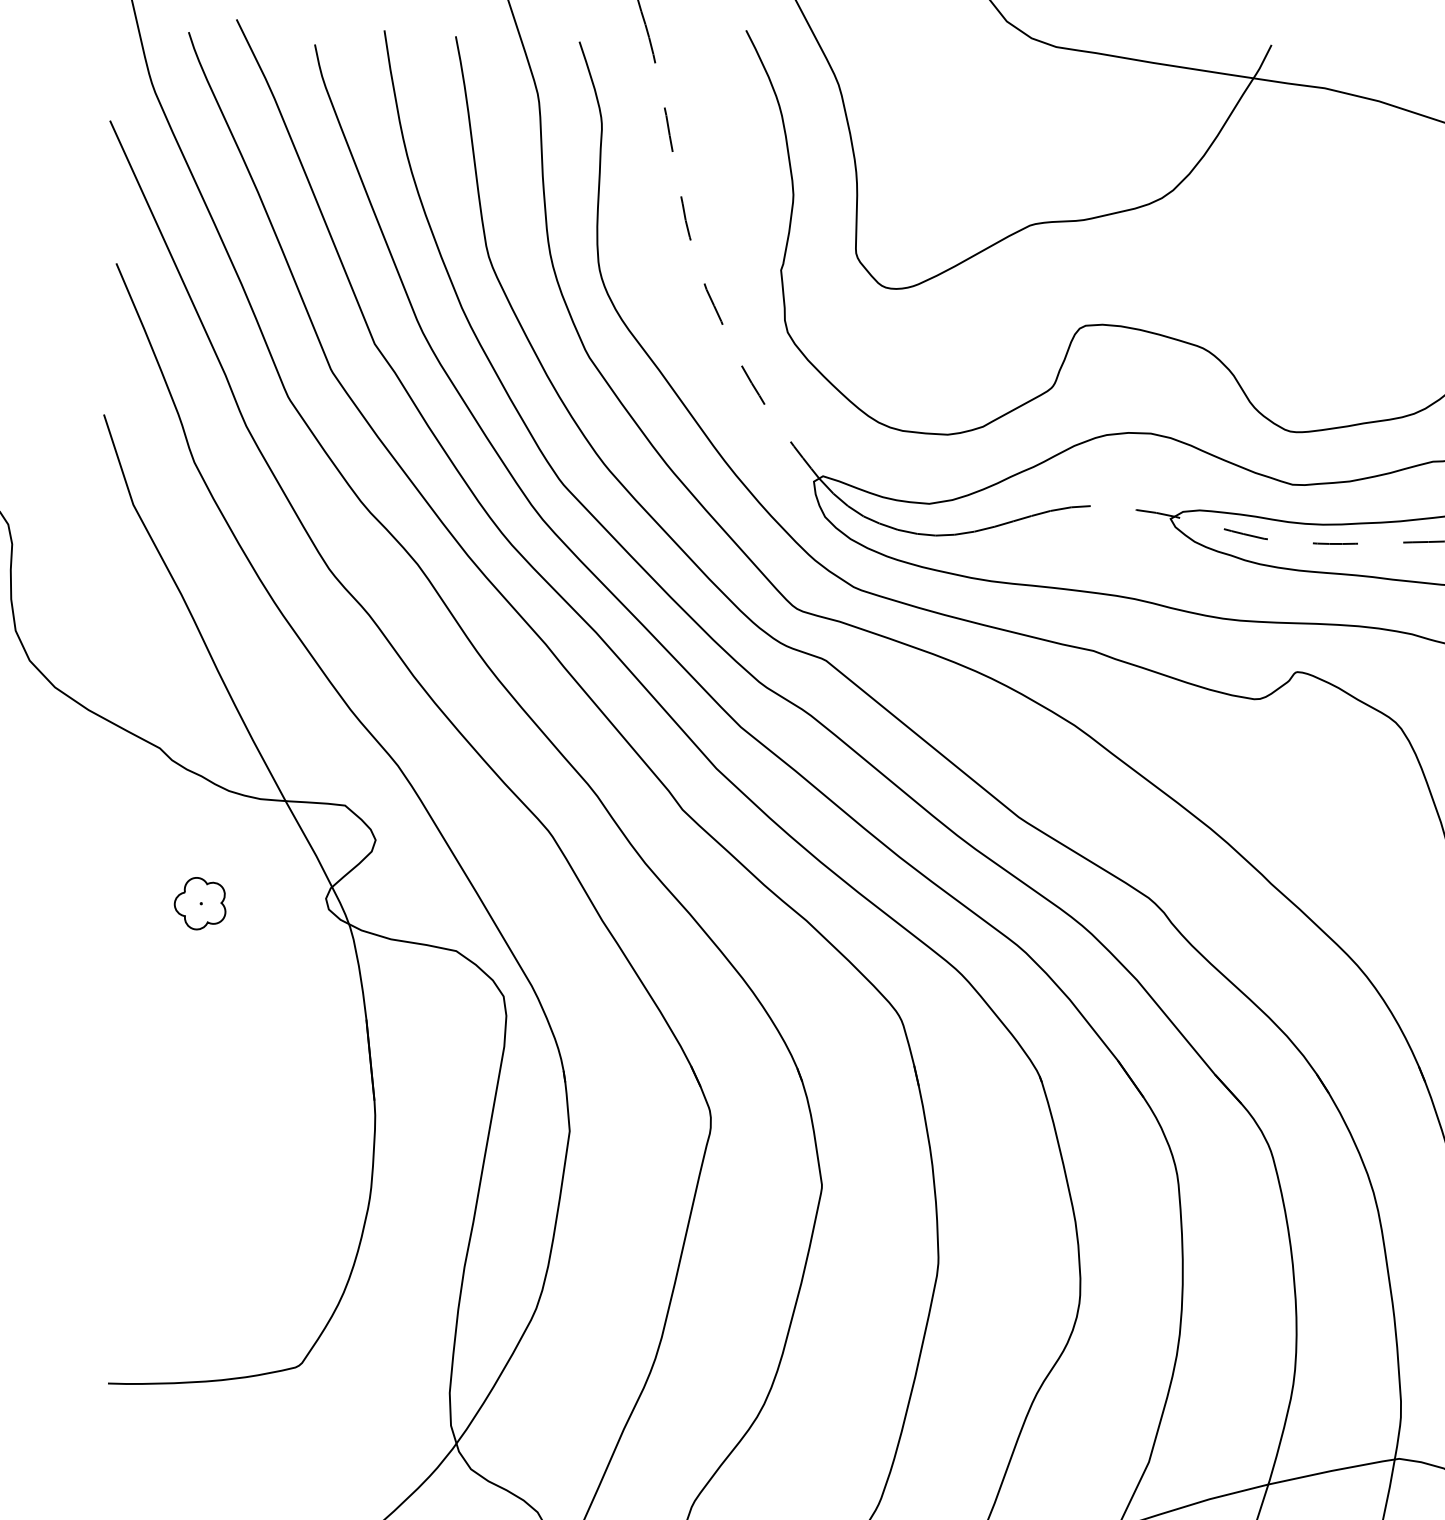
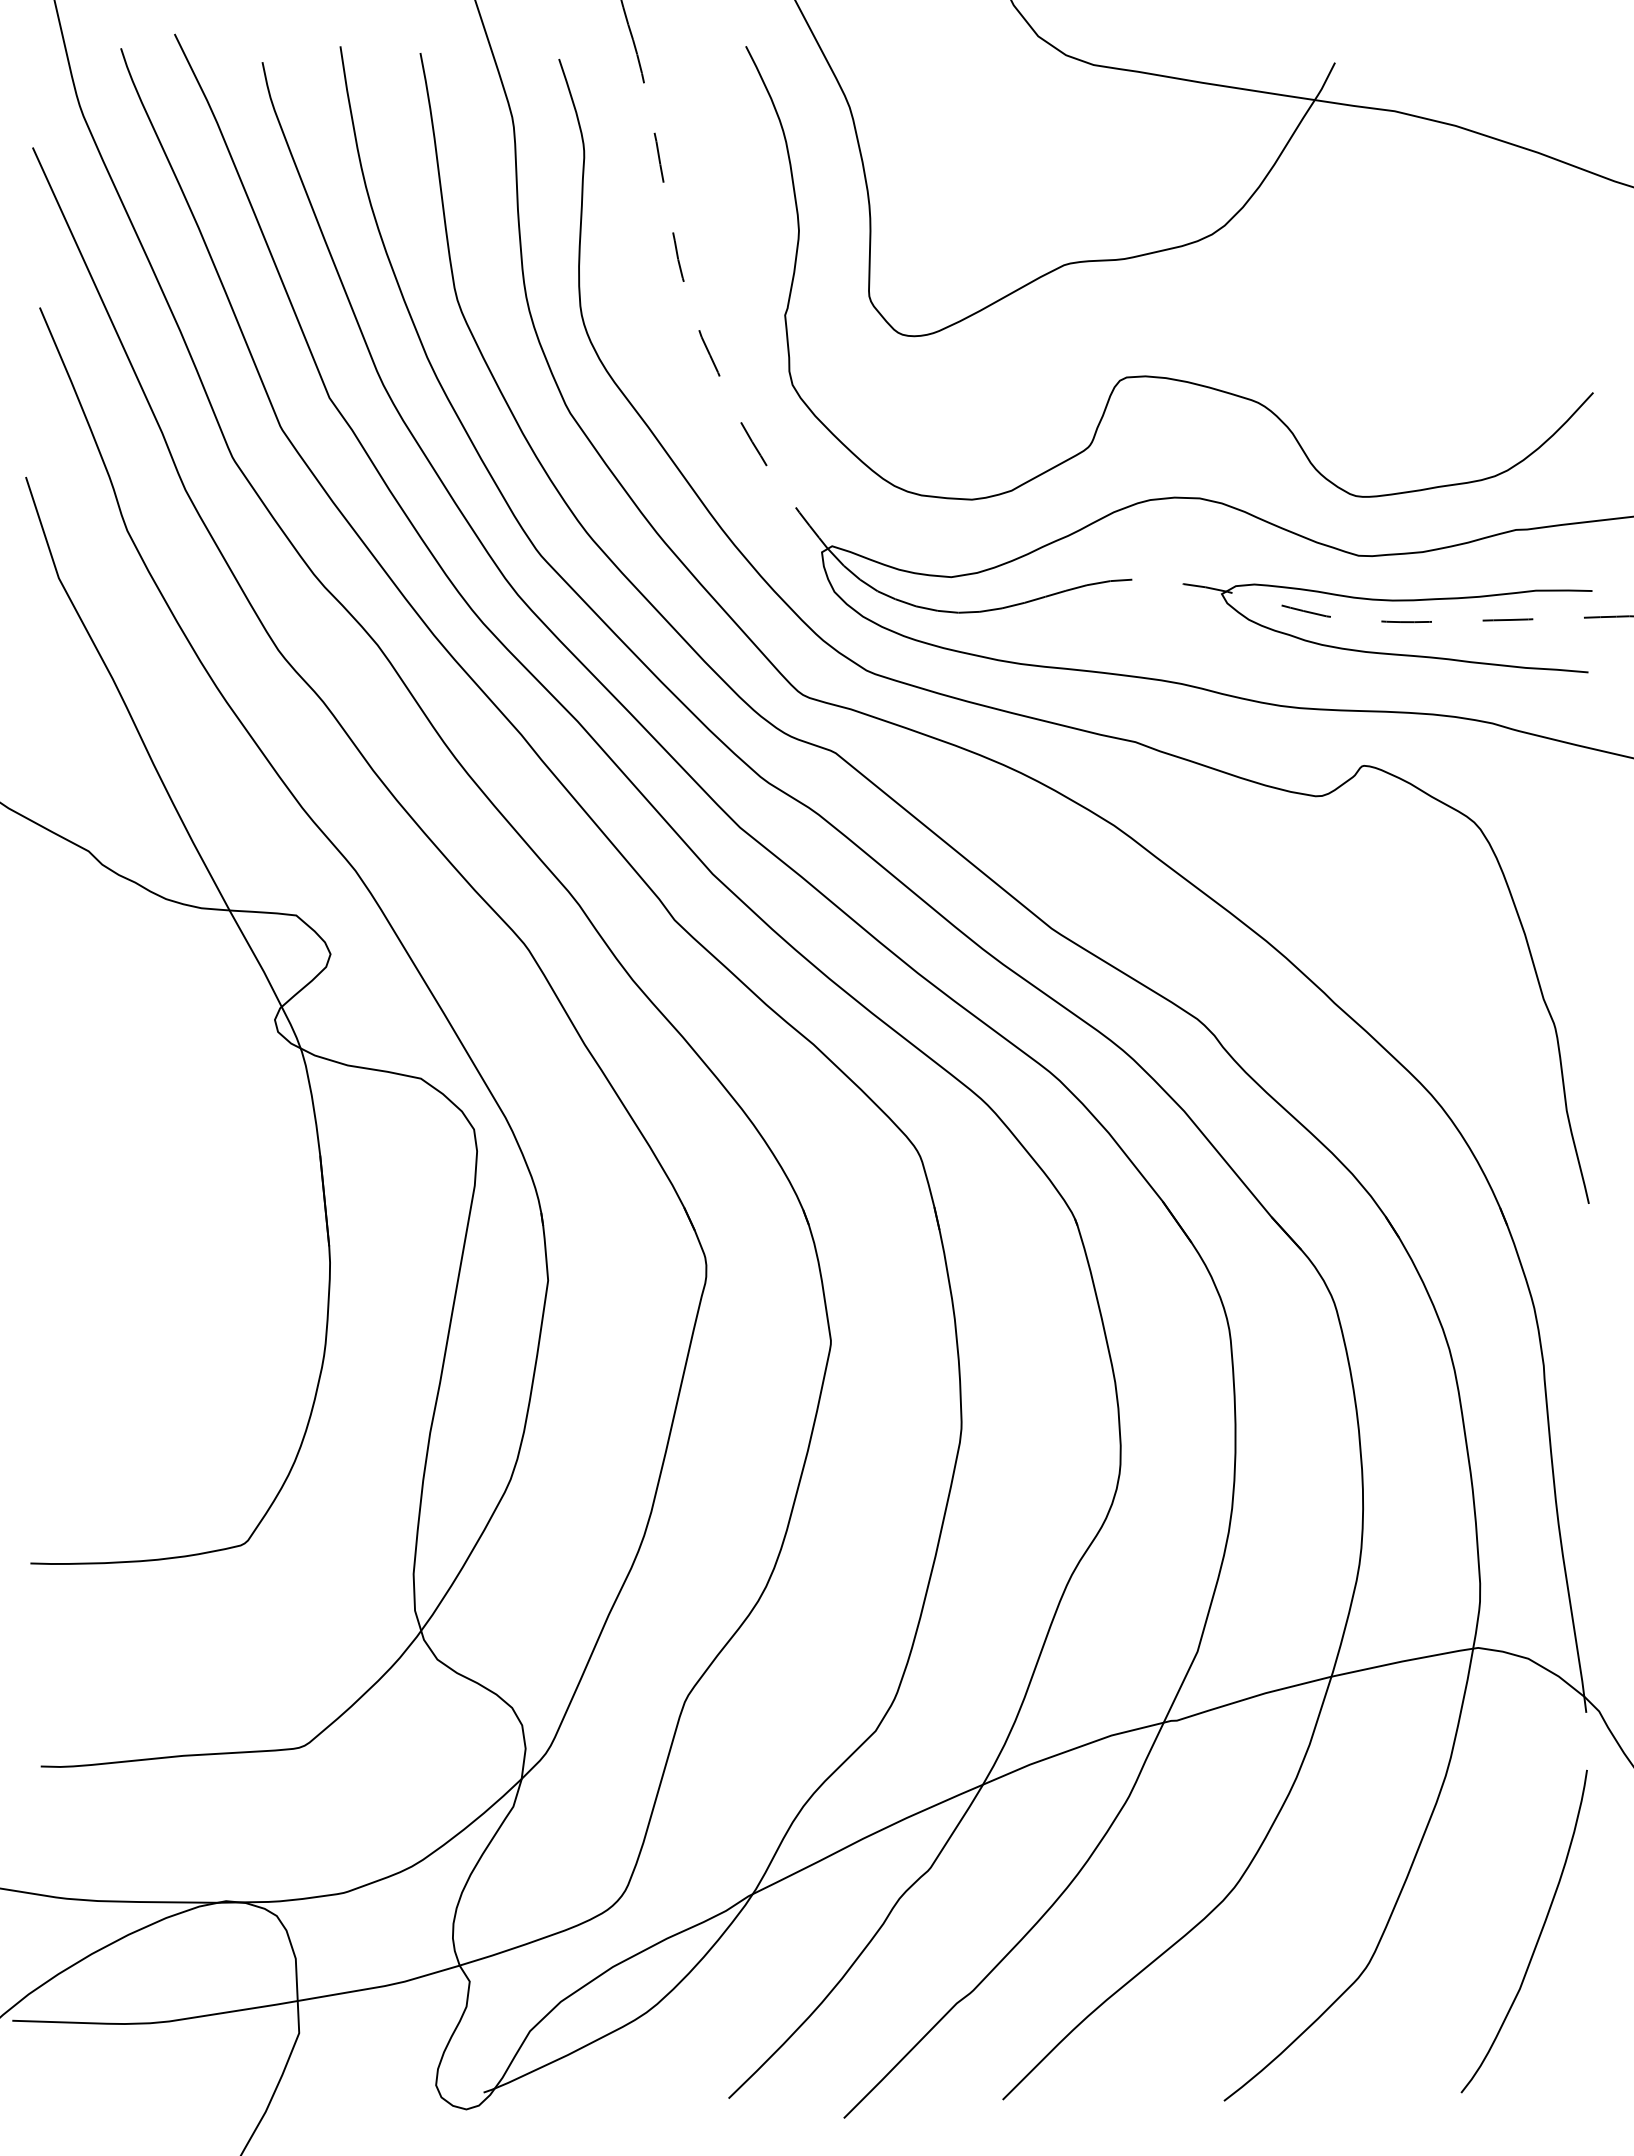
part: (199, 903) -> (133, 1025), removed

